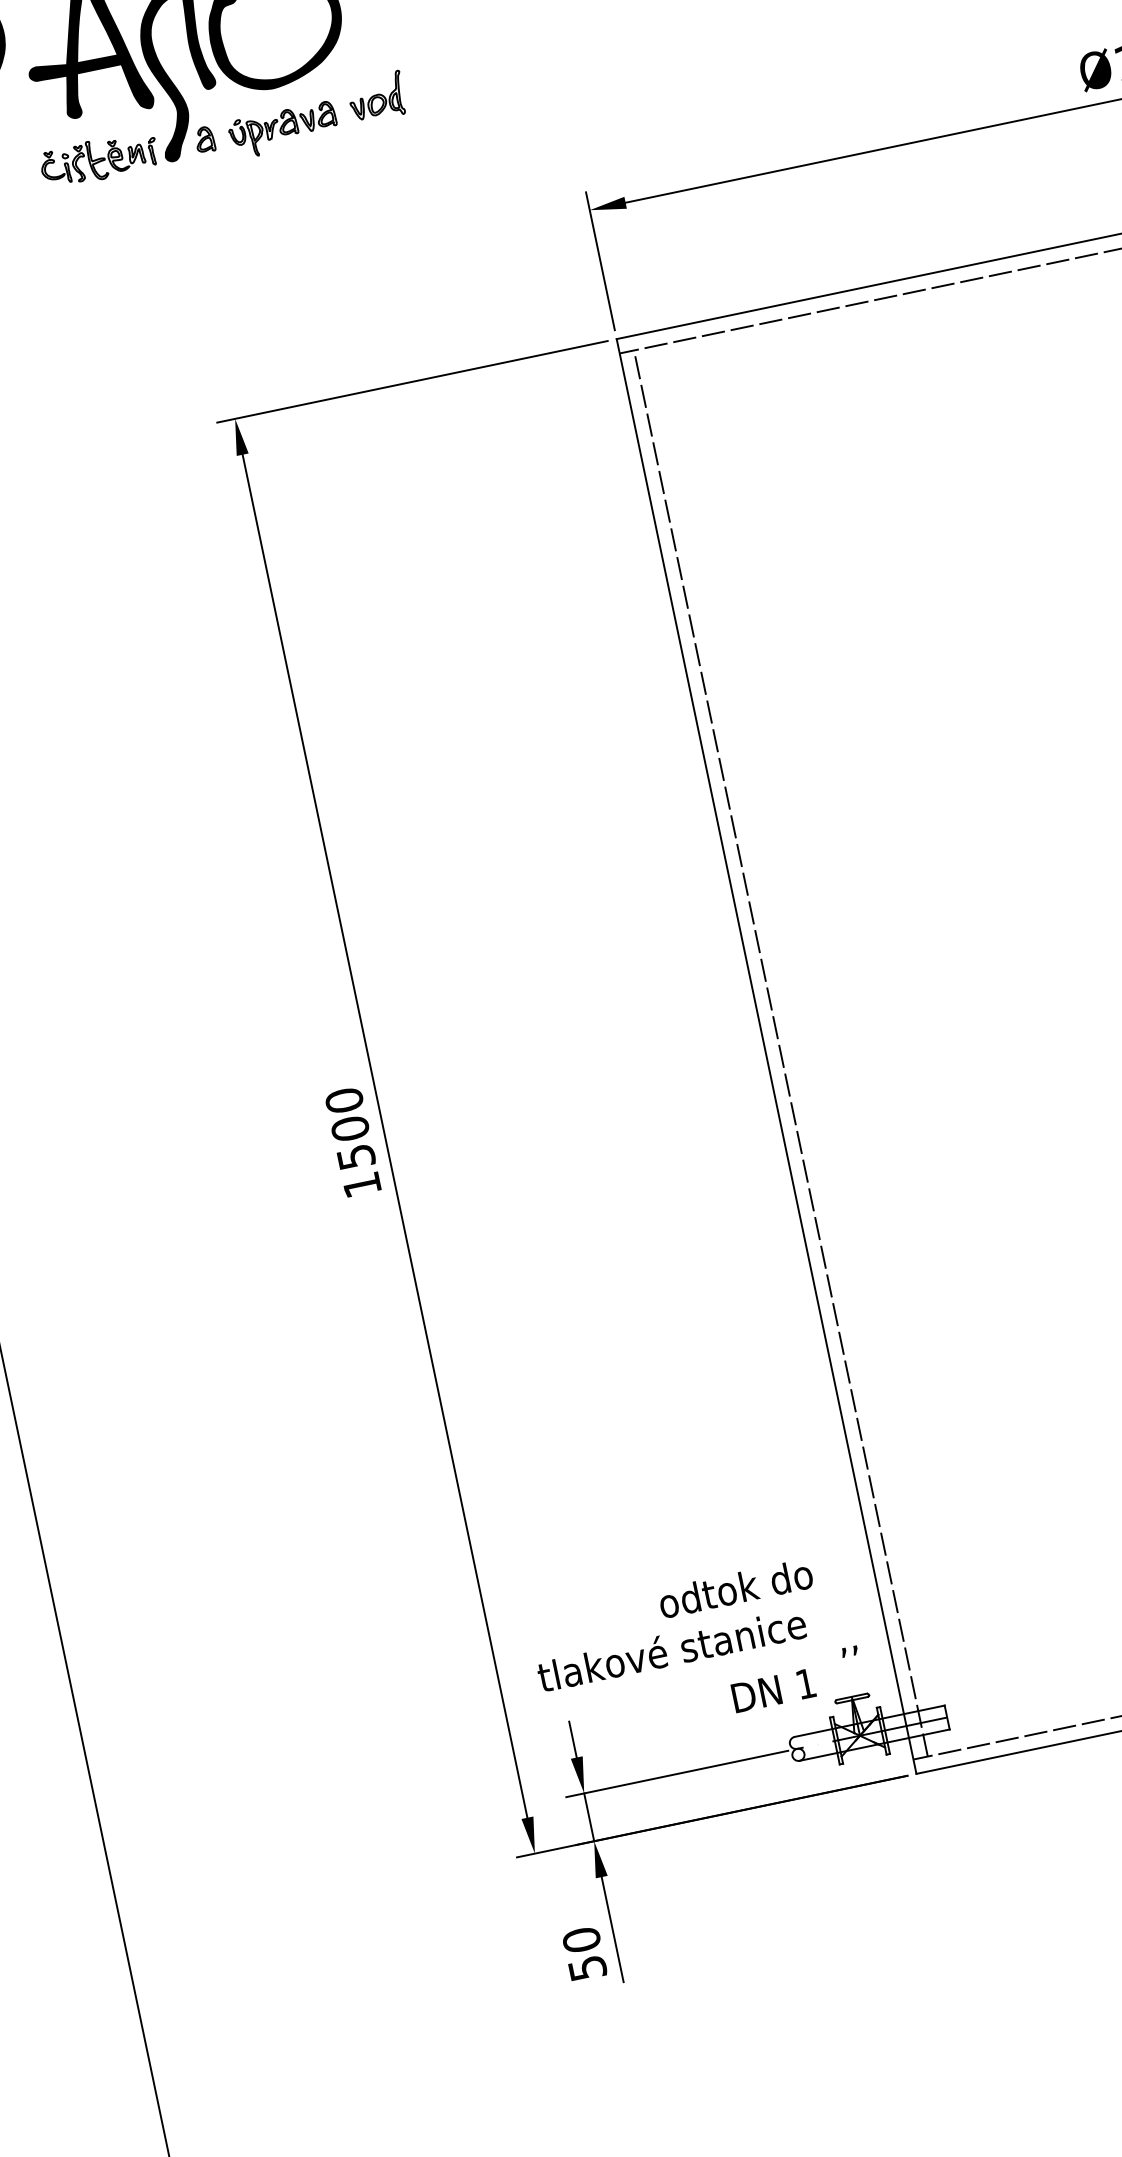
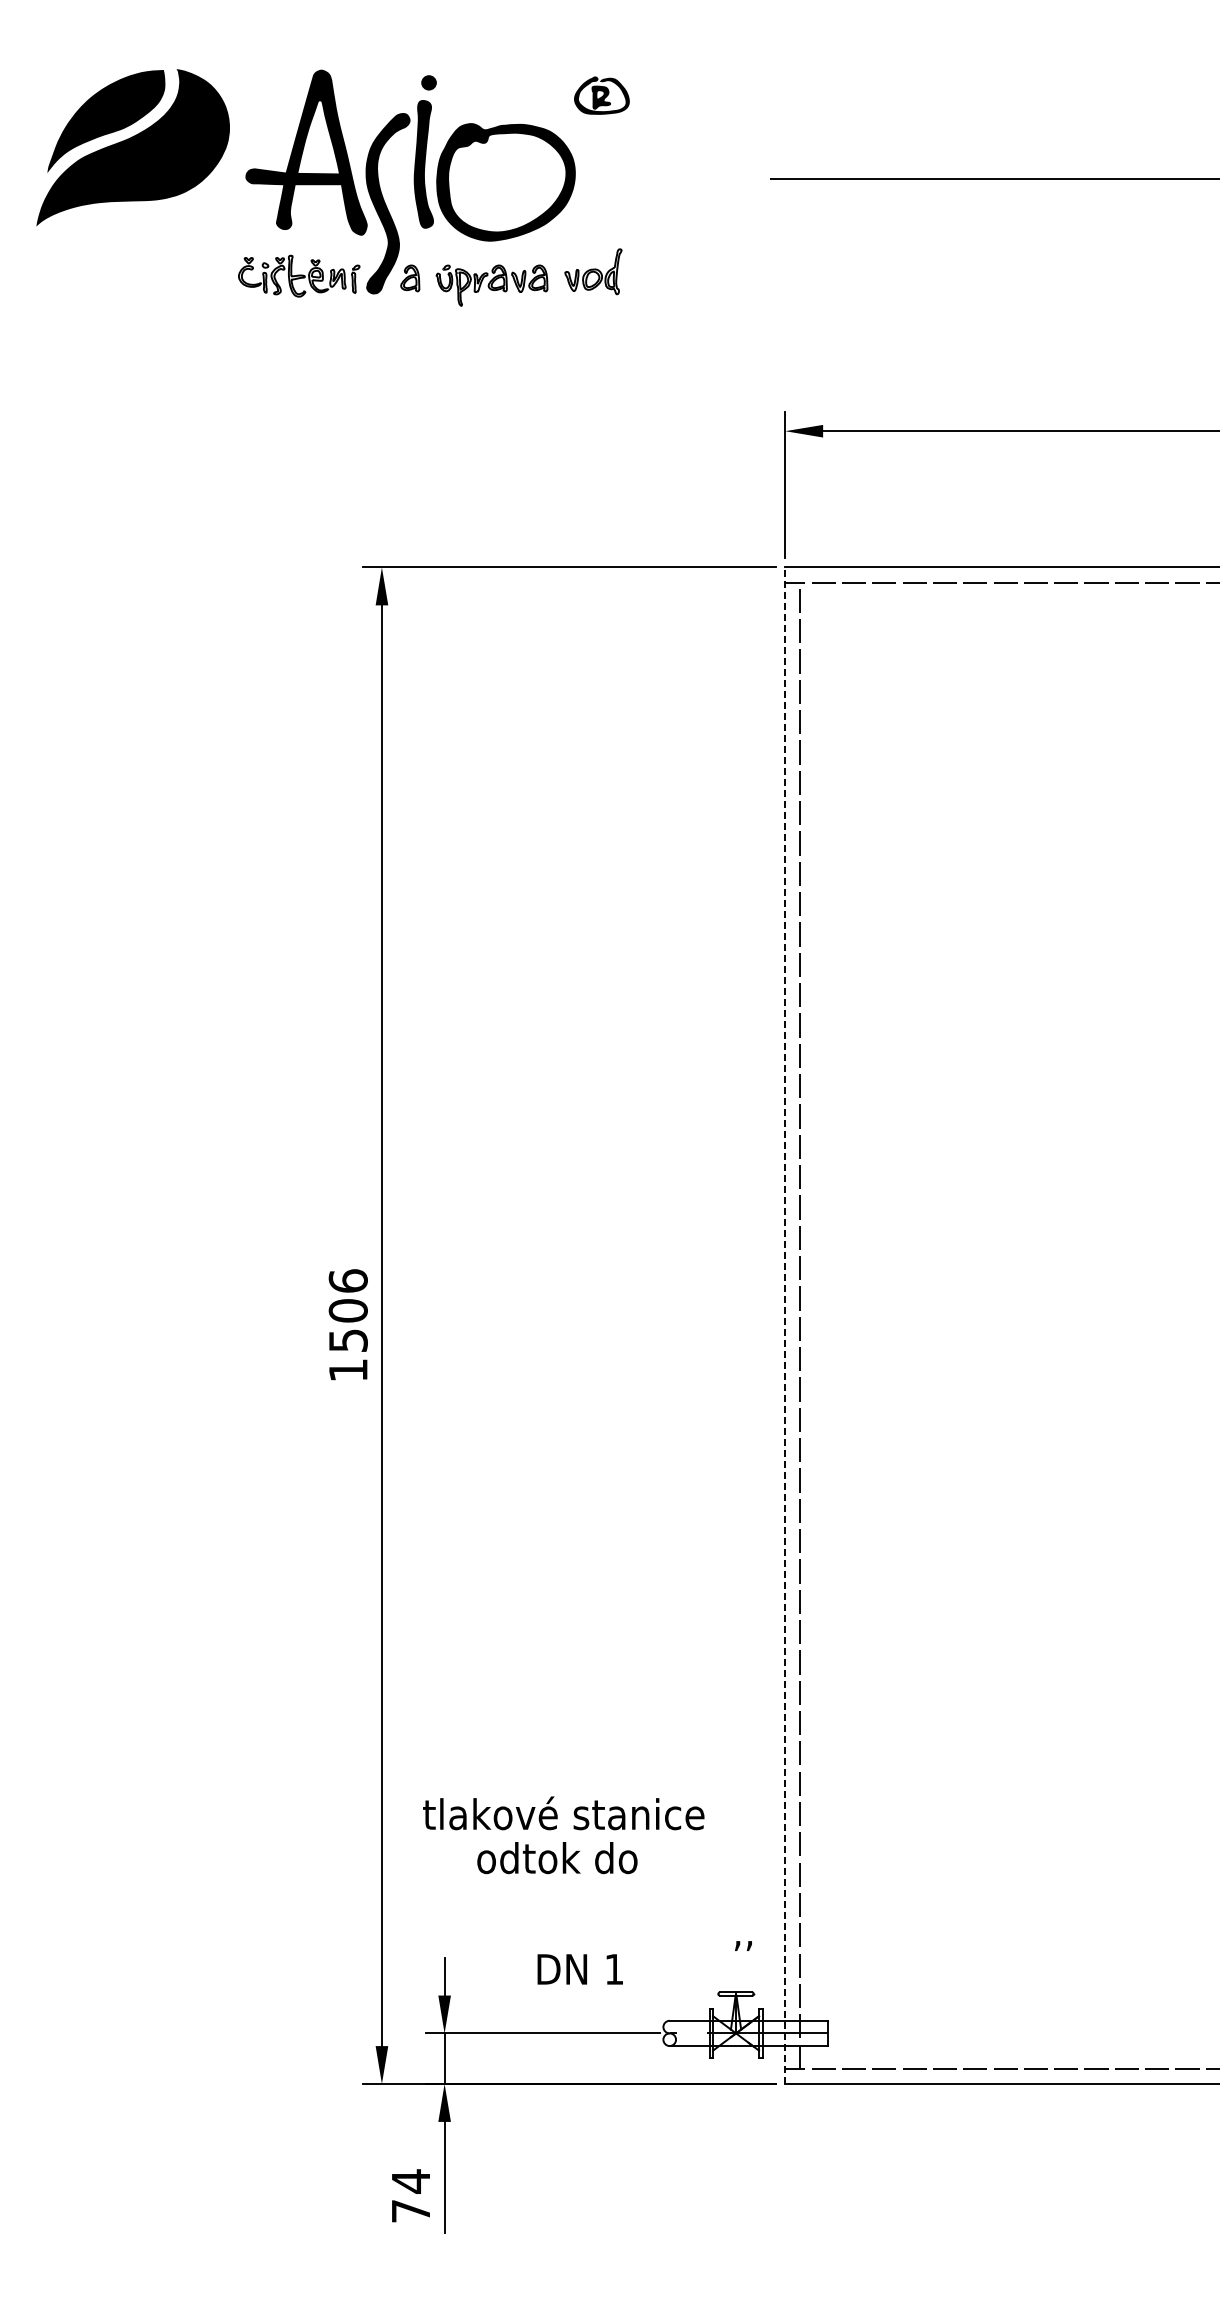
line: (766, 1056) -> (785, 1325), solid -> dashed
text: (343, 1100) -> (347, 1280), 1500 -> 1506
text: (735, 1588) -> (557, 1858), moved
text: (671, 1649) -> (563, 1813), moved
text: (772, 1690) -> (579, 1969), moved
text: (583, 1953) -> (410, 2195), 50 -> 74

